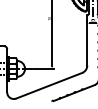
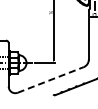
line: (49, 85) -> (51, 79), solid -> dashed

